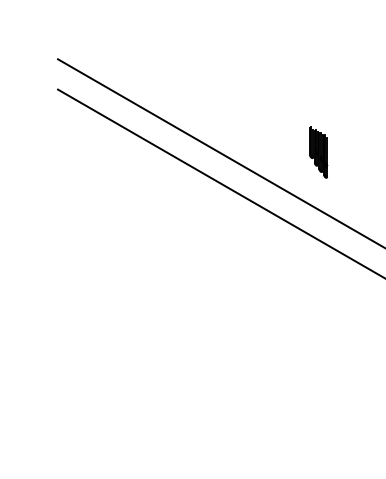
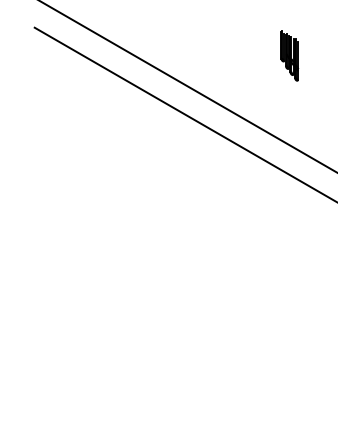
part: (318, 152) -> (289, 55), moved

